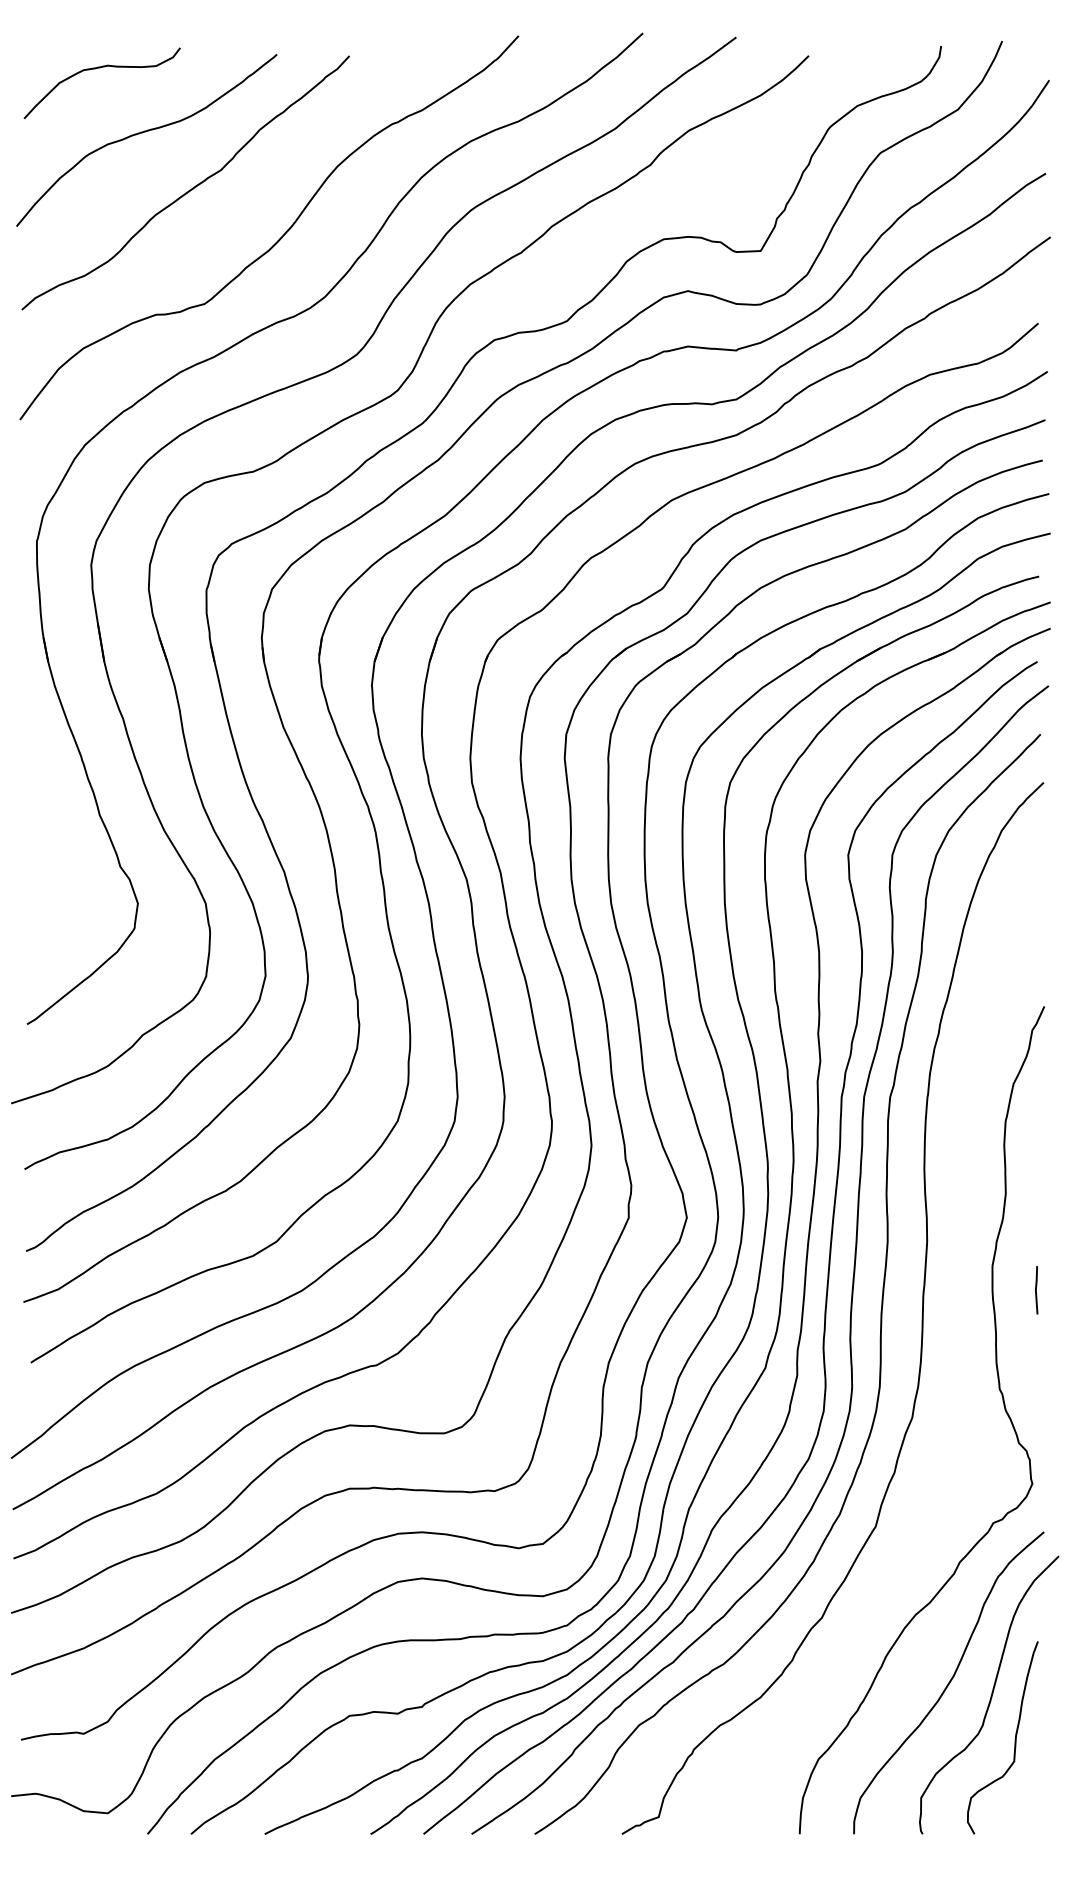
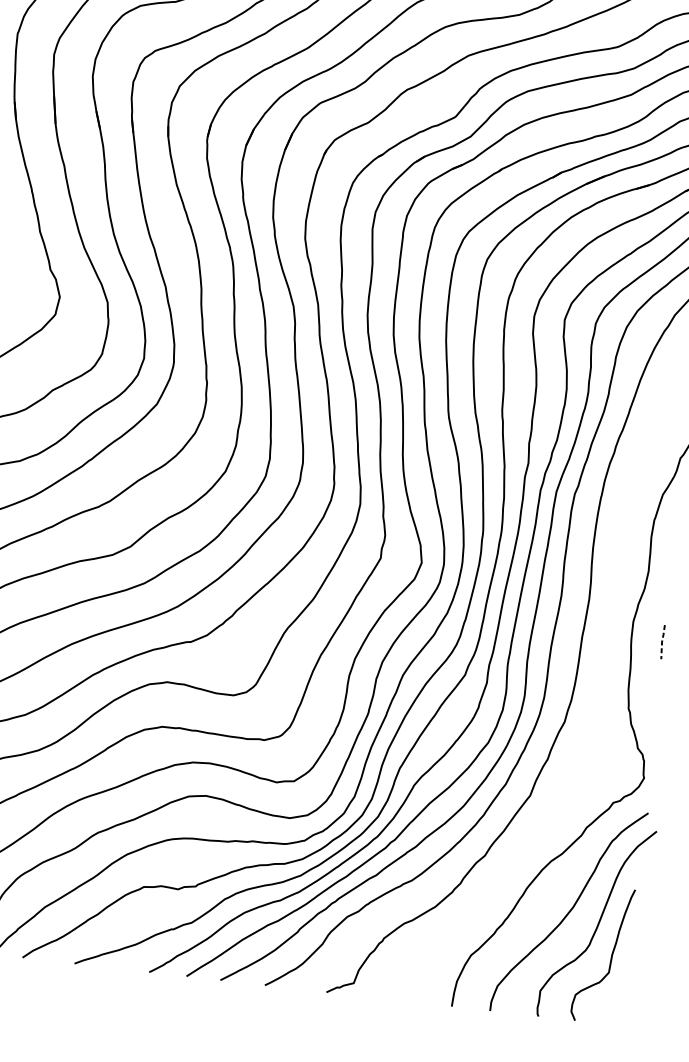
line: (1035, 1290) -> (661, 642), solid -> dashed

